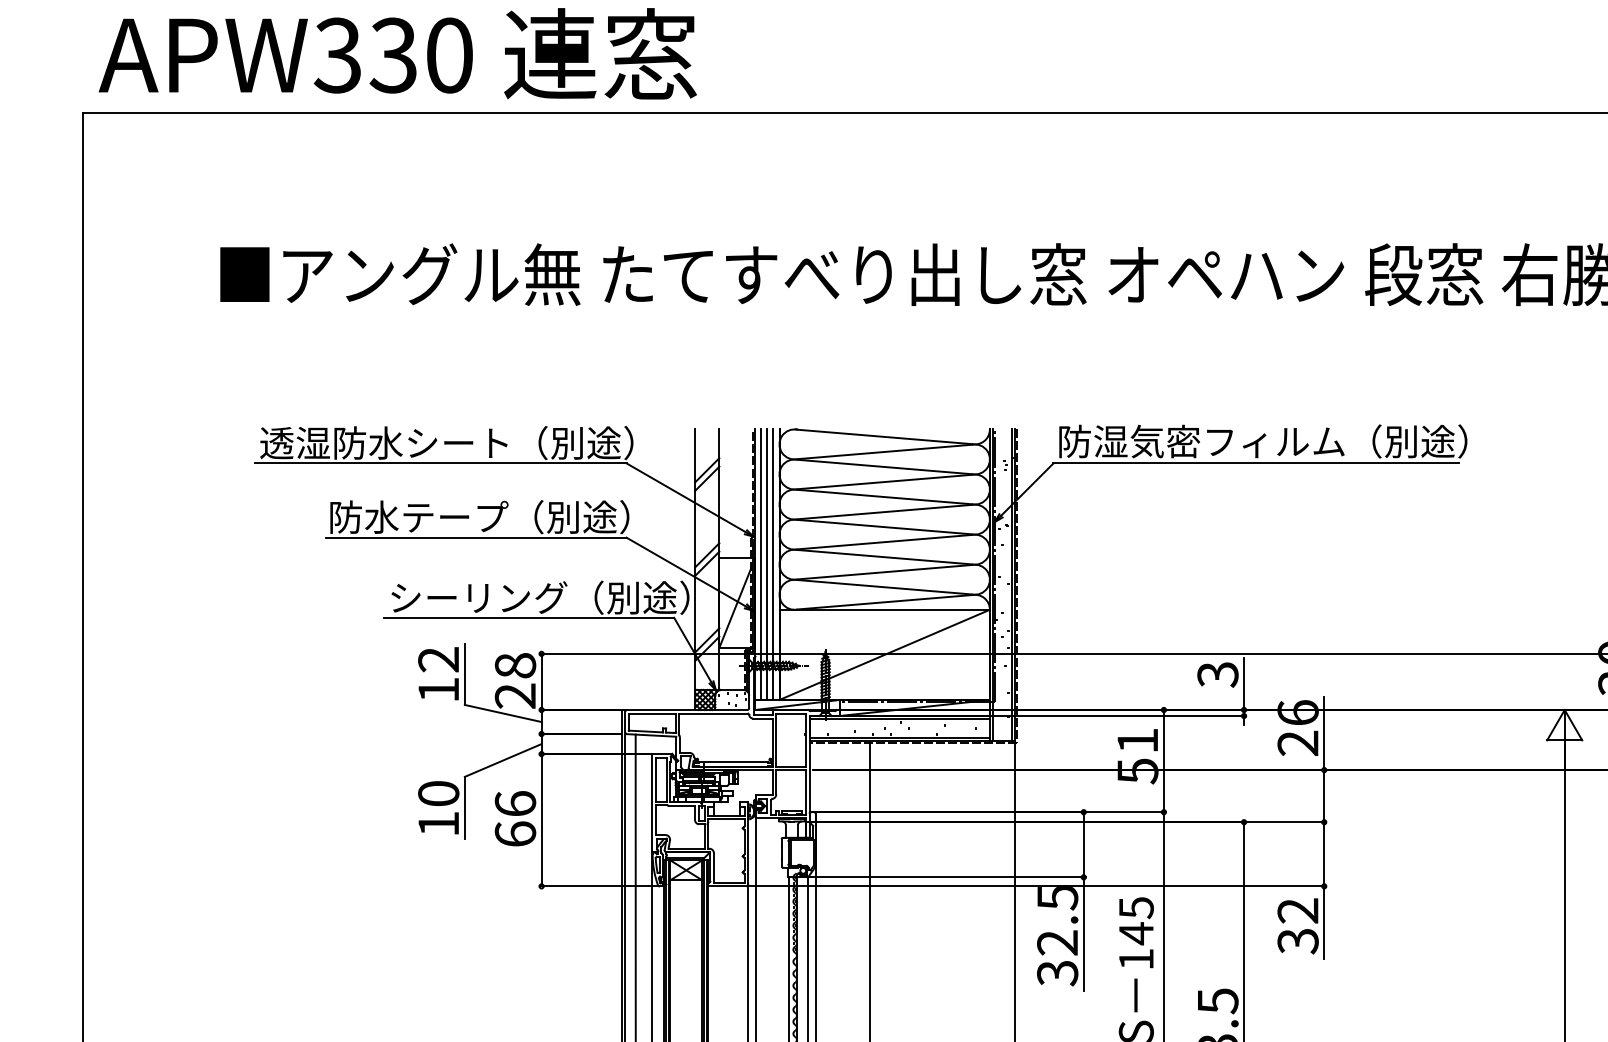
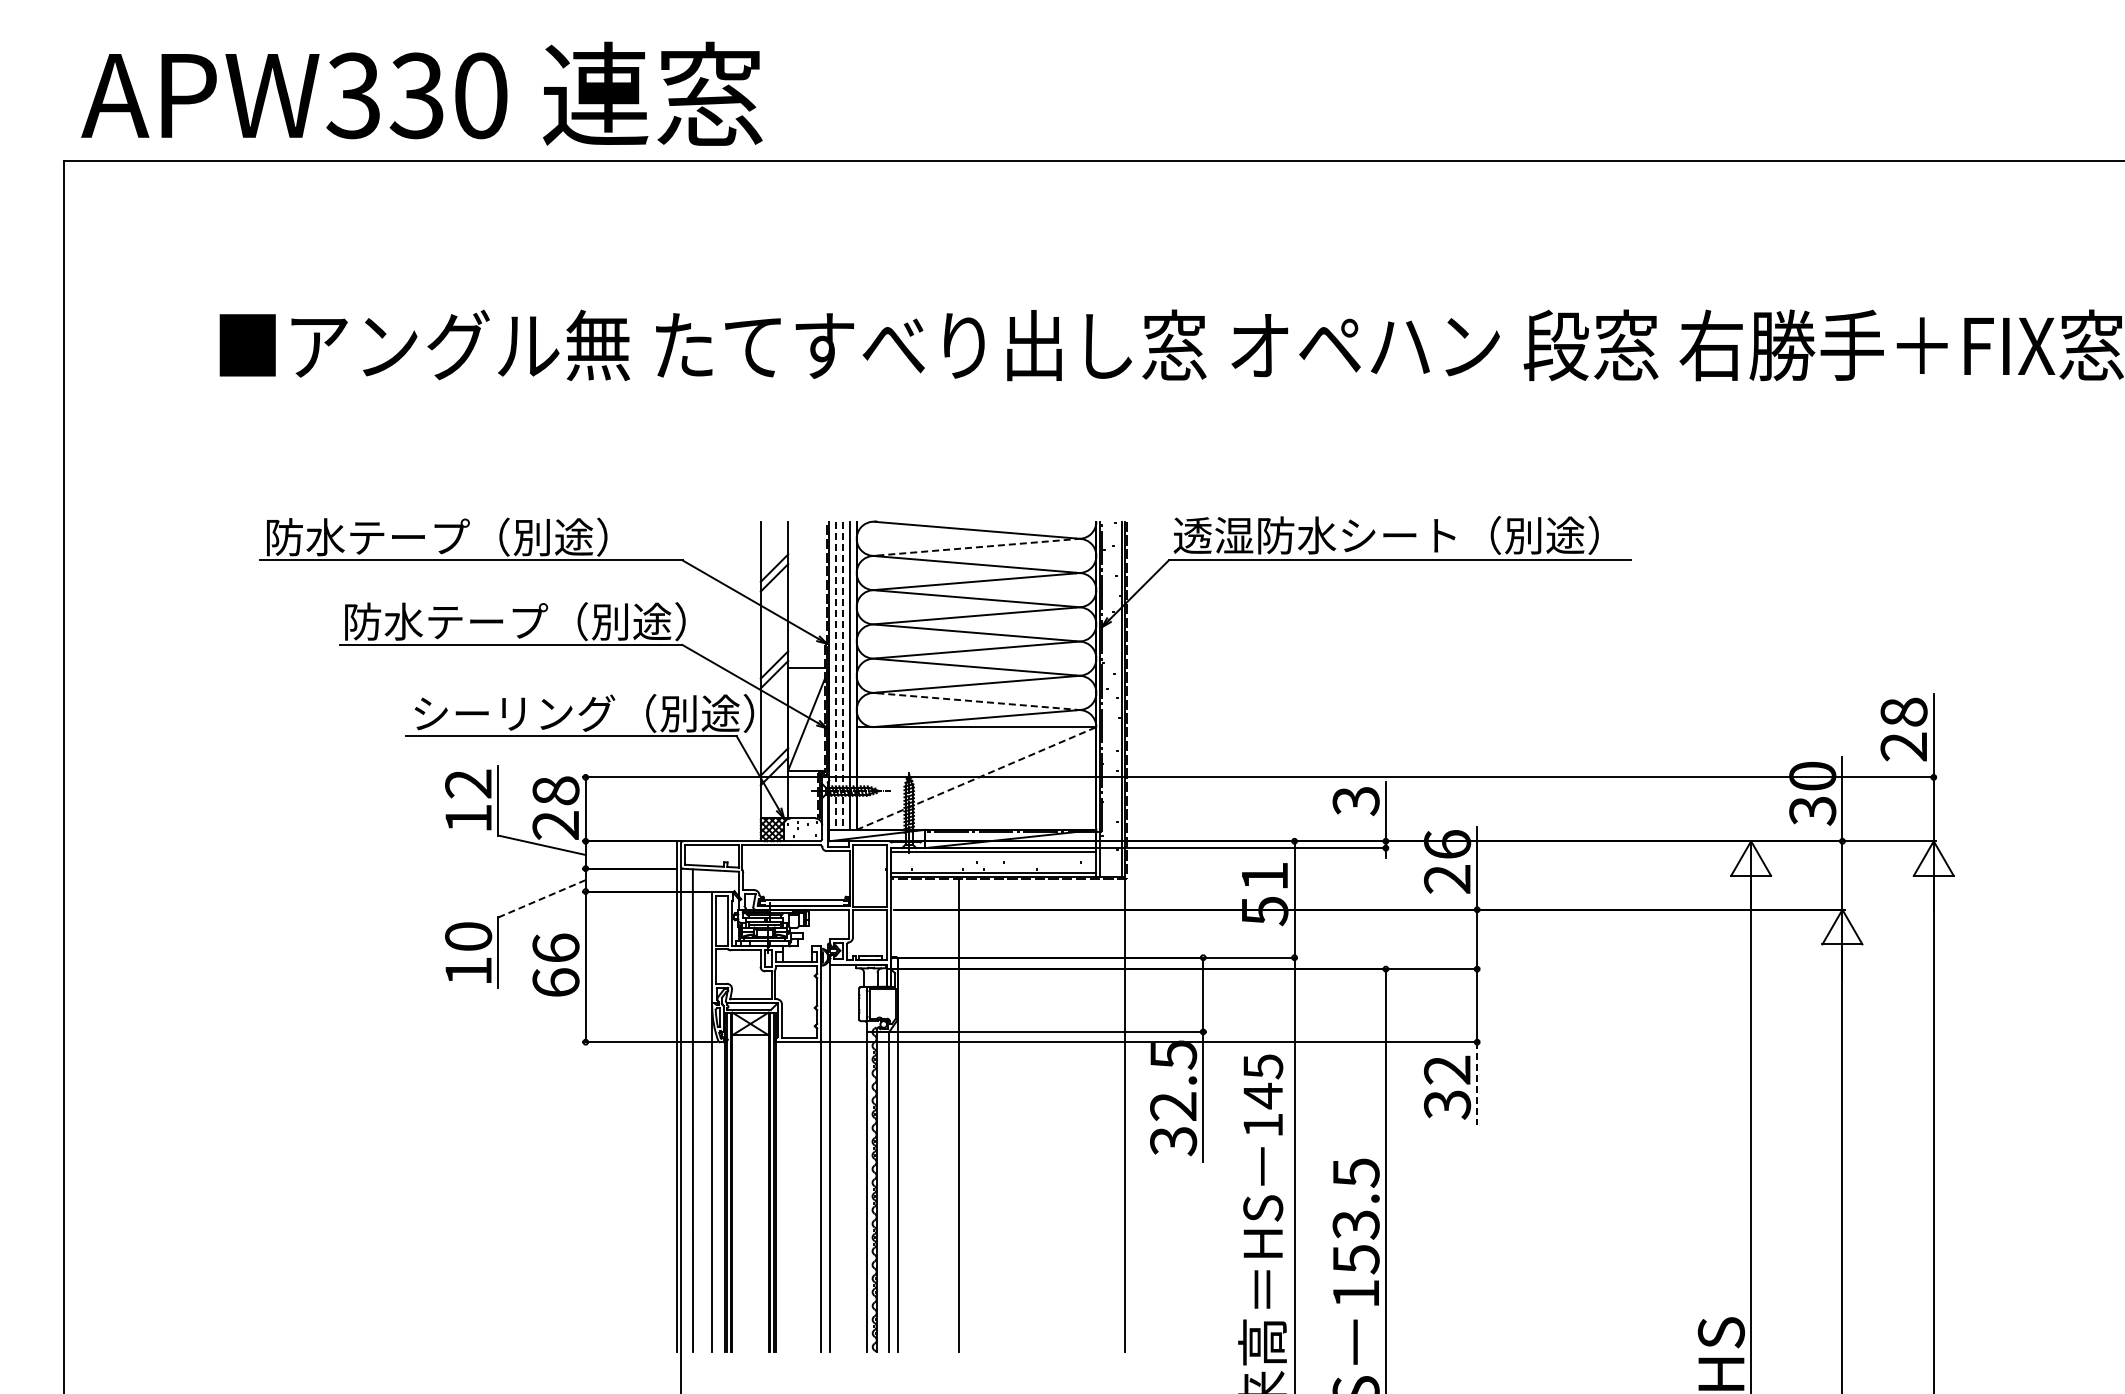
text: (1262, 441) -> (1406, 535), 防湿気密フィルム（別途） -> 透湿防水シート（別途）
text: (446, 442) -> (477, 536), 透湿防水シート（別途） -> 防水テープ（別途）
line: (884, 452) -> (976, 547), solid -> dashed
line: (761, 565) -> (836, 676), solid -> dashed
line: (767, 565) -> (843, 676), solid -> dashed
line: (884, 587) -> (976, 701), solid -> dashed
line: (885, 654) -> (977, 778), solid -> dashed
line: (503, 760) -> (542, 898), solid -> dashed
line: (1324, 922) -> (1477, 1083), solid -> dashed

